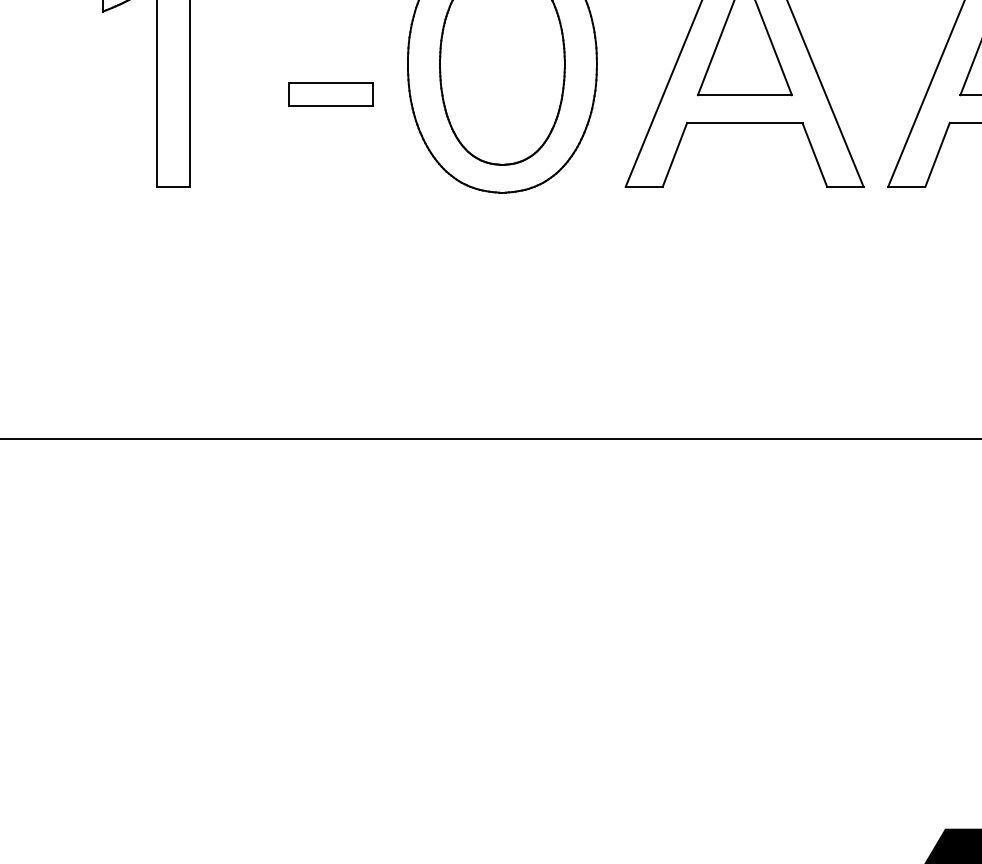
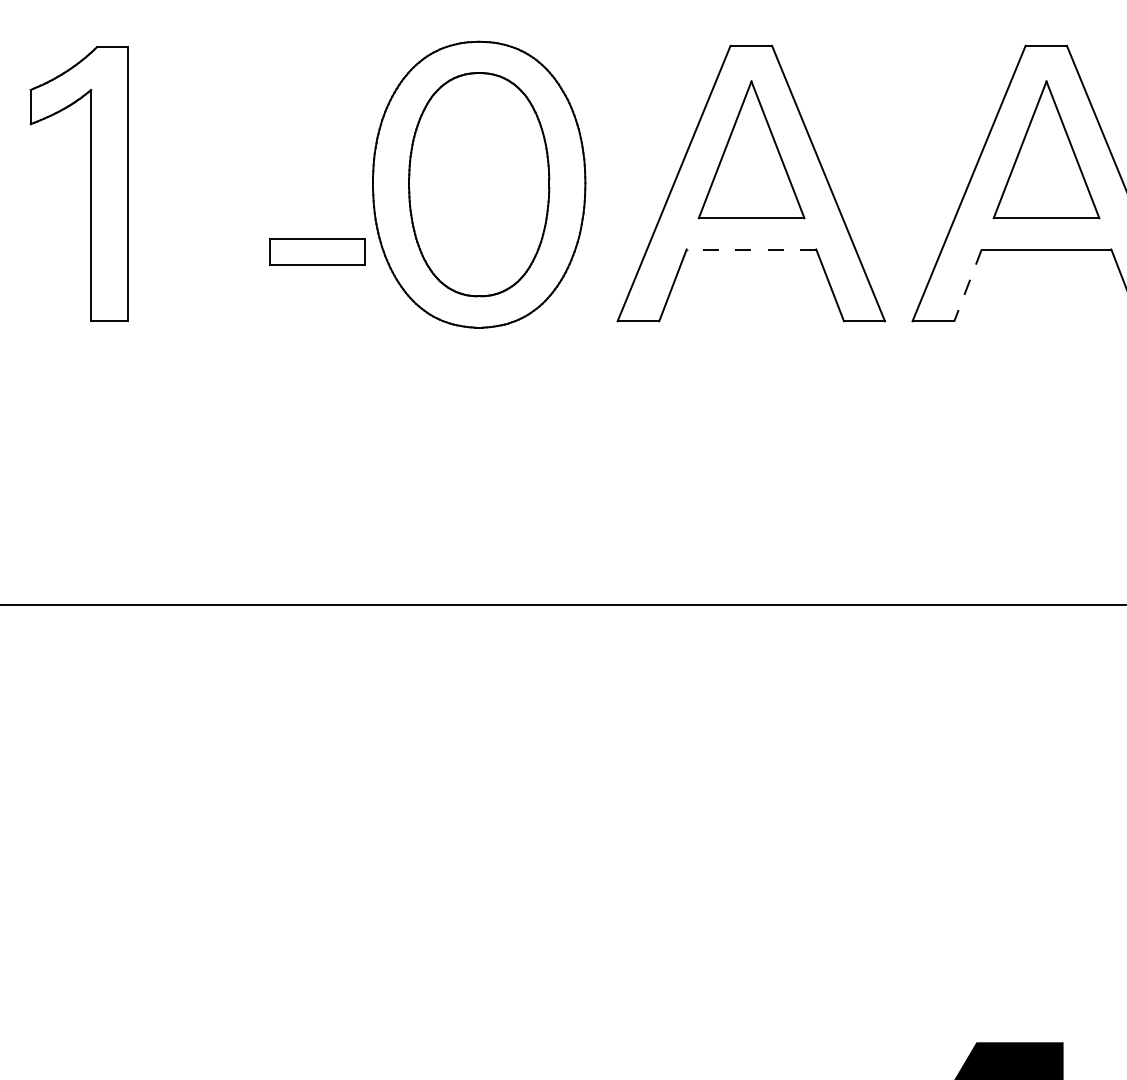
part: (330, 94) -> (317, 251), moved
line: (744, 123) -> (751, 249), solid -> dashed
line: (937, 155) -> (967, 285), solid -> dashed

